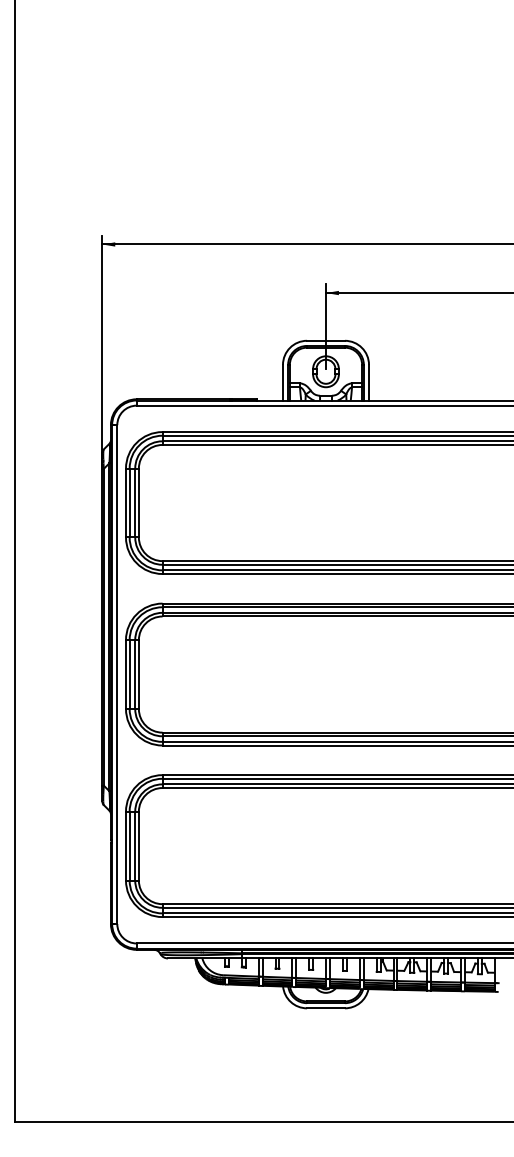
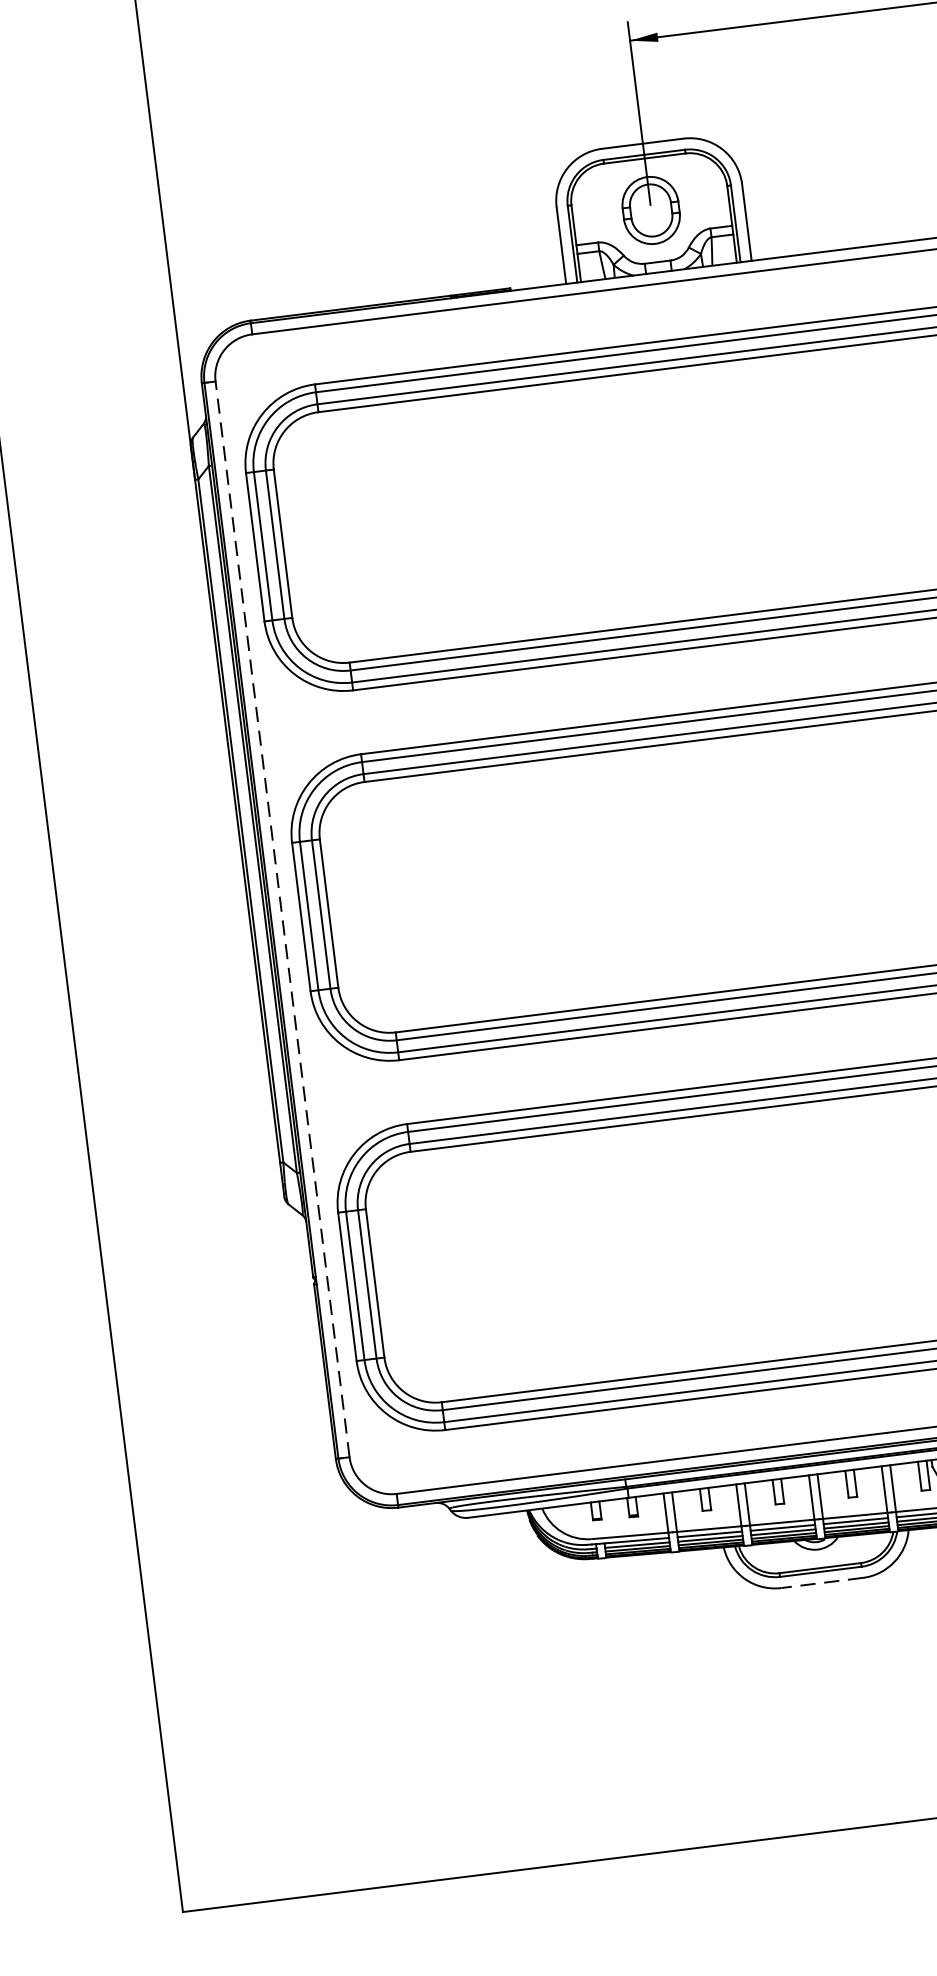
line: (117, 674) -> (282, 919), solid -> dashed
line: (326, 1008) -> (823, 1583), solid -> dashed

